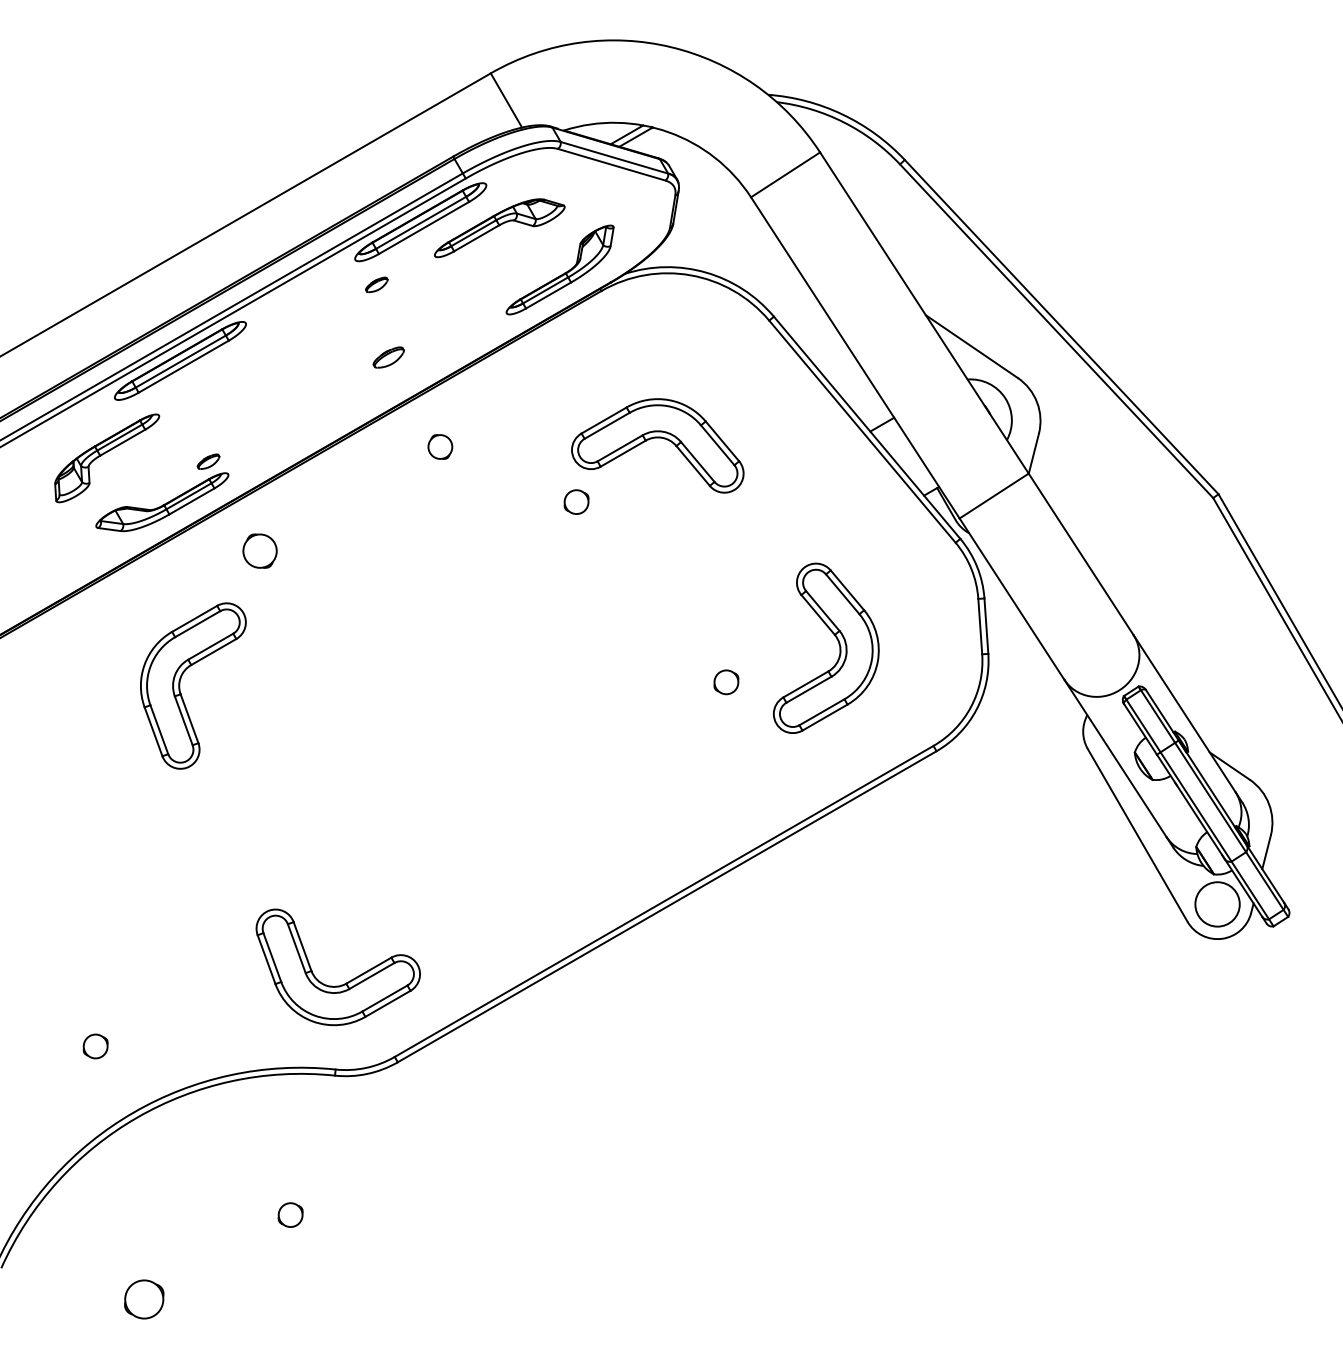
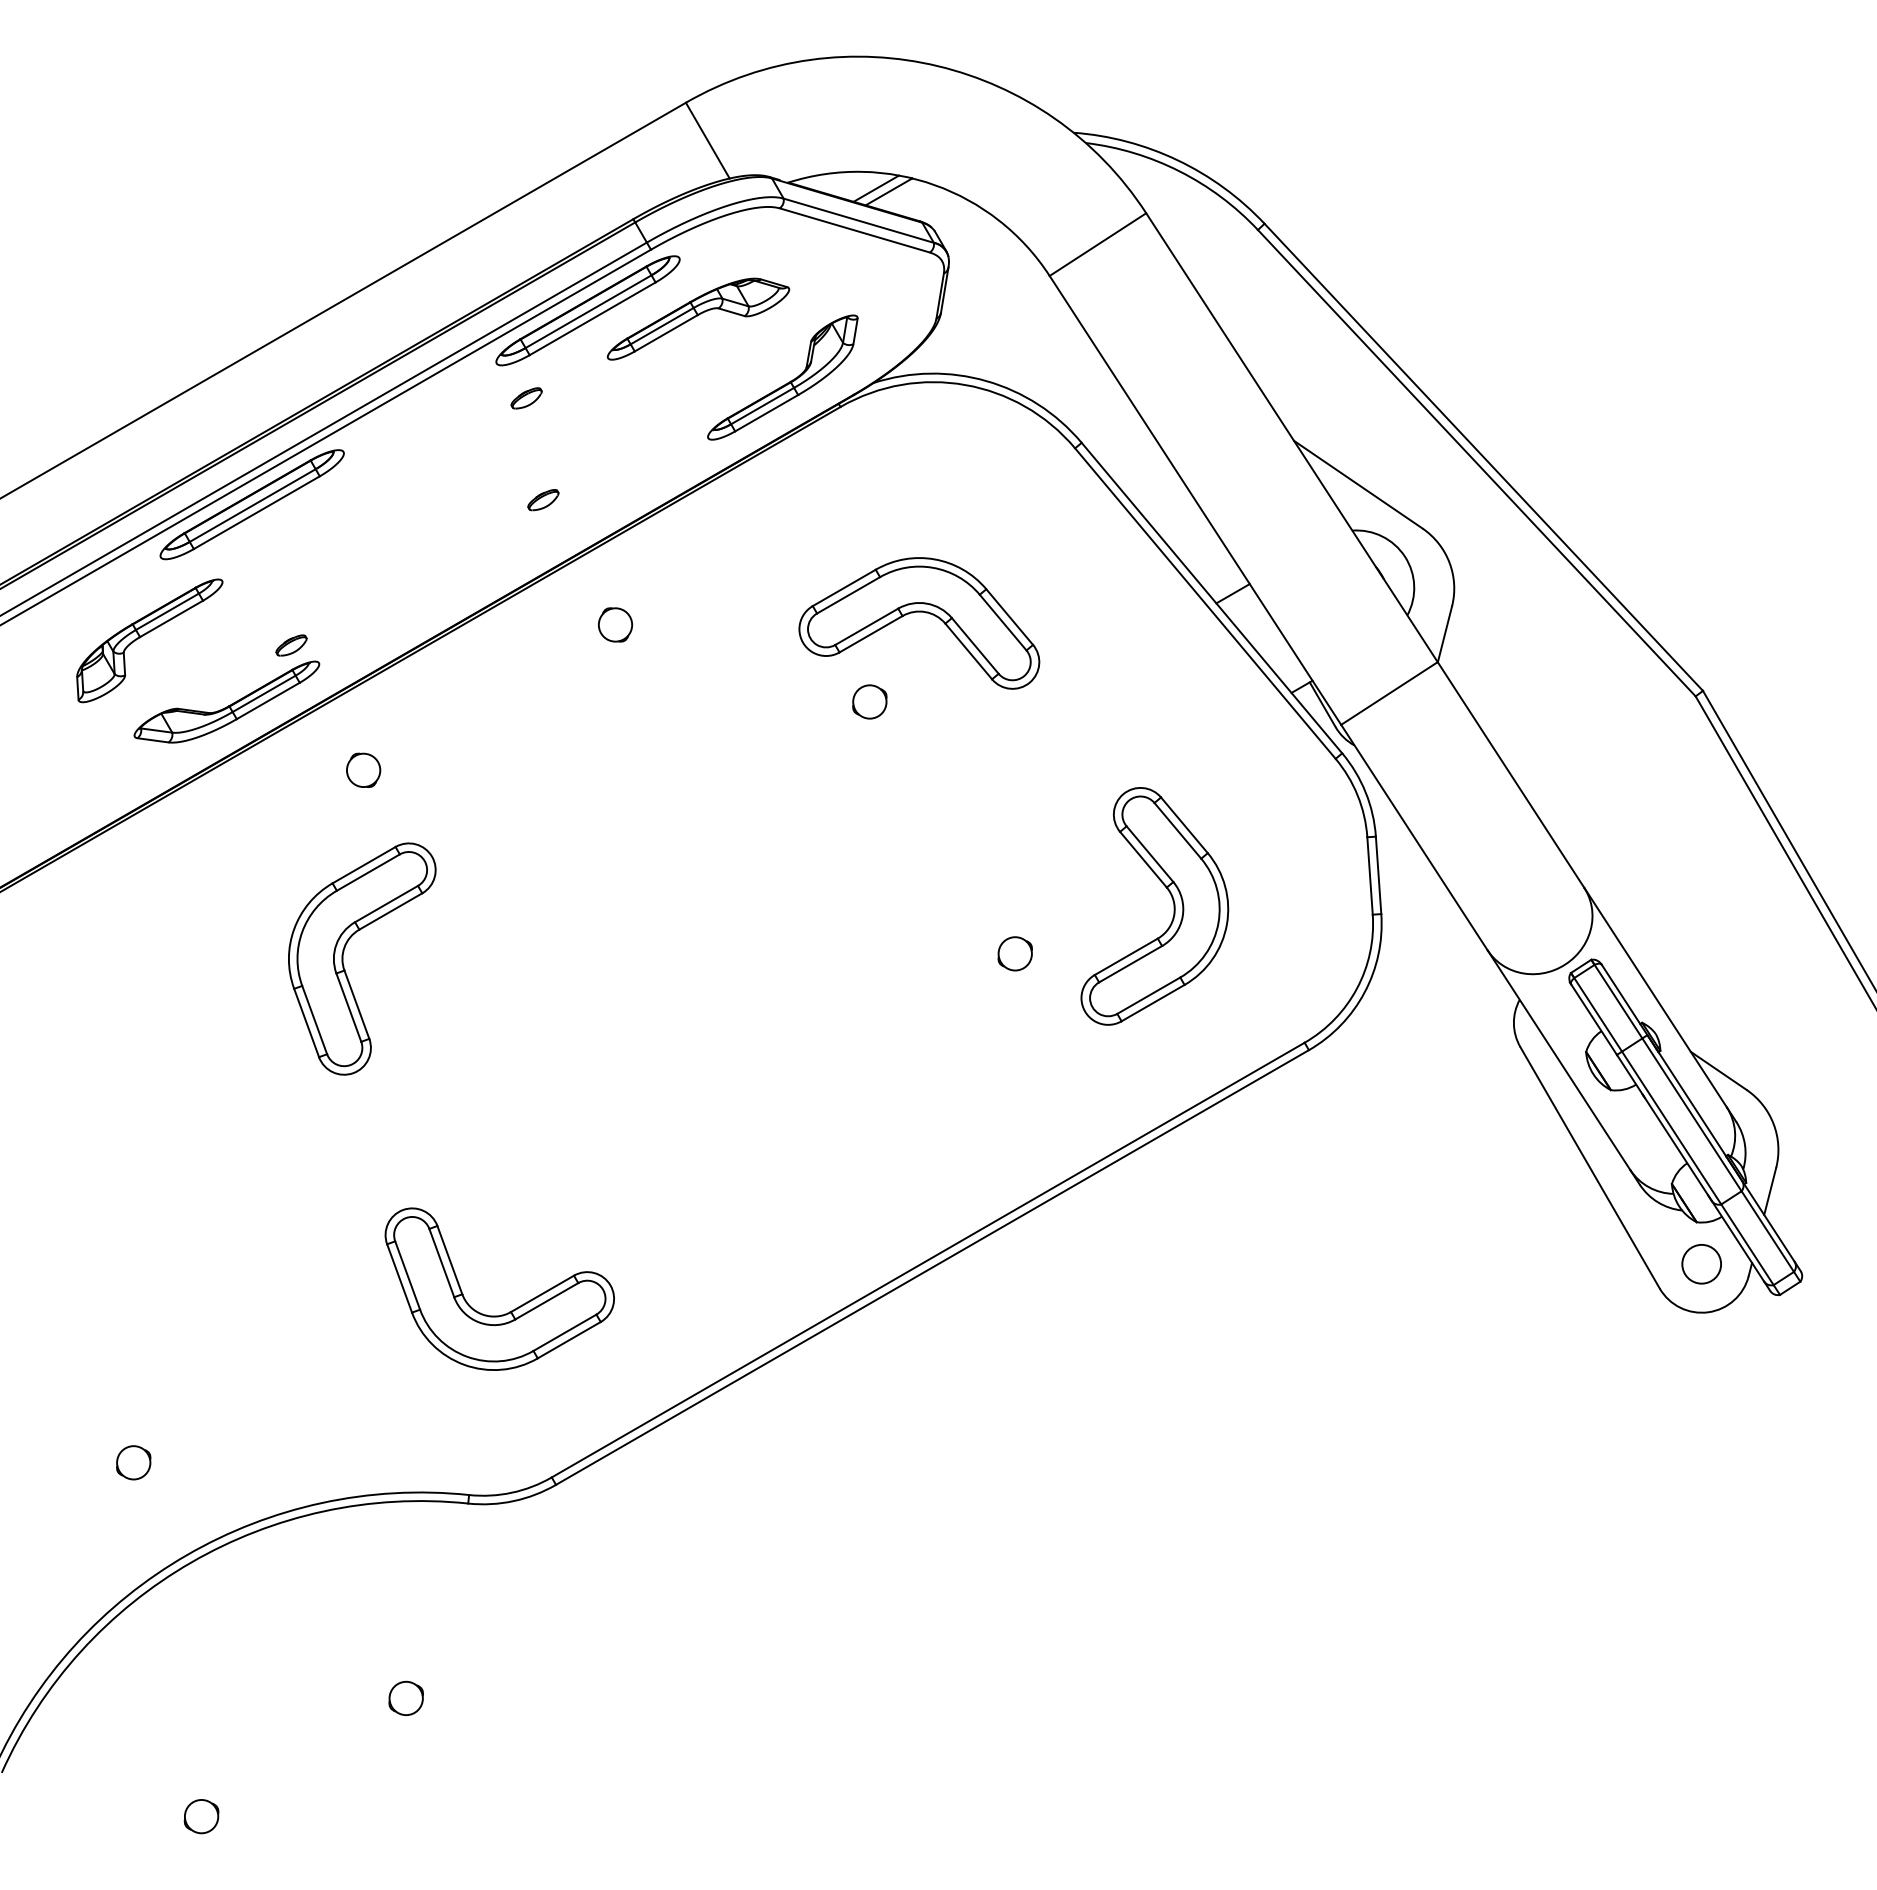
part: (388, 357) -> (543, 500), size x0.71
circle: (576, 501) -> (869, 701), moved
part: (260, 550) -> (363, 769), size x0.71
part: (179, 685) -> (343, 958), moved
circle: (1217, 903) -> (1701, 1263), size x0.62
part: (346, 982) -> (511, 1310), moved
part: (144, 1299) -> (201, 1816), size x0.62

